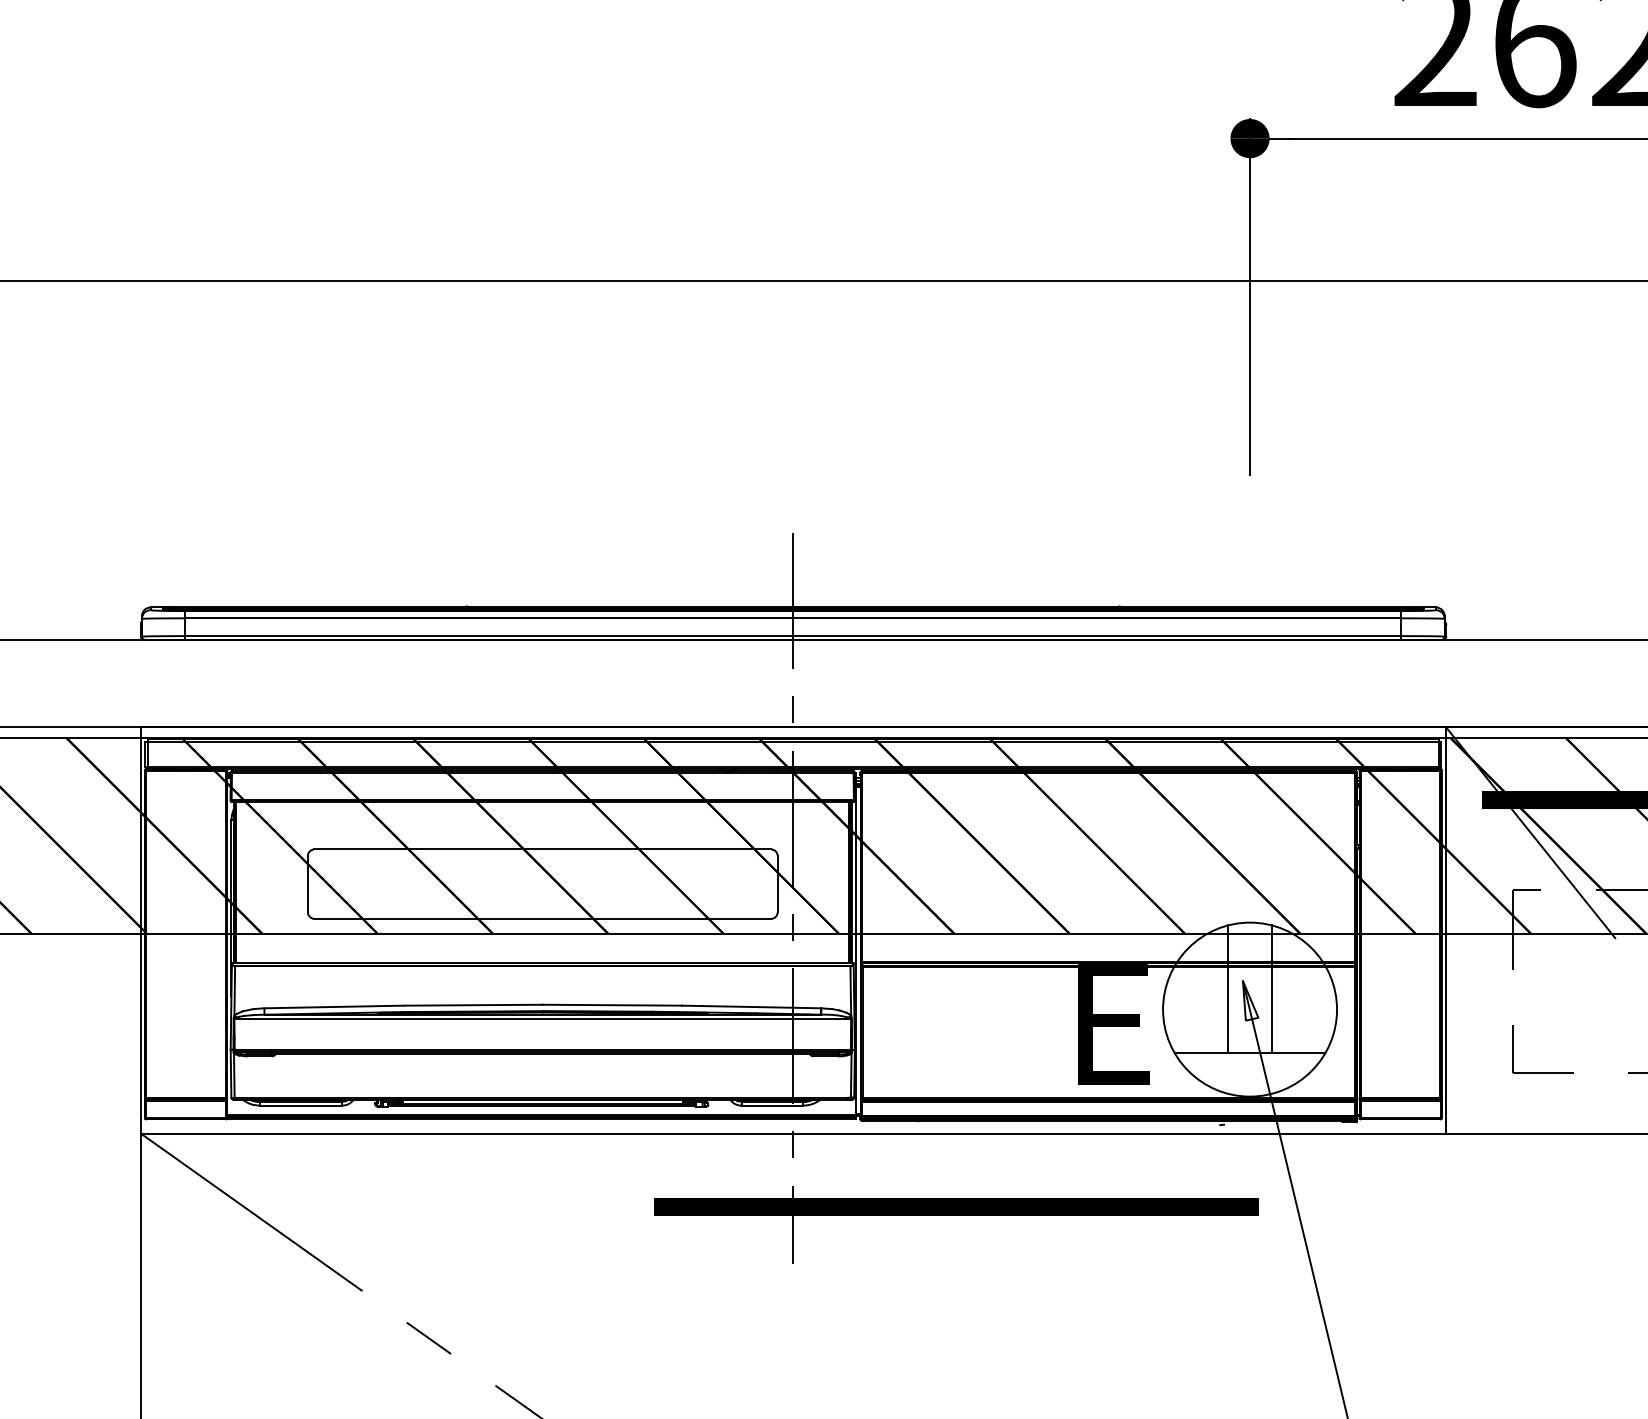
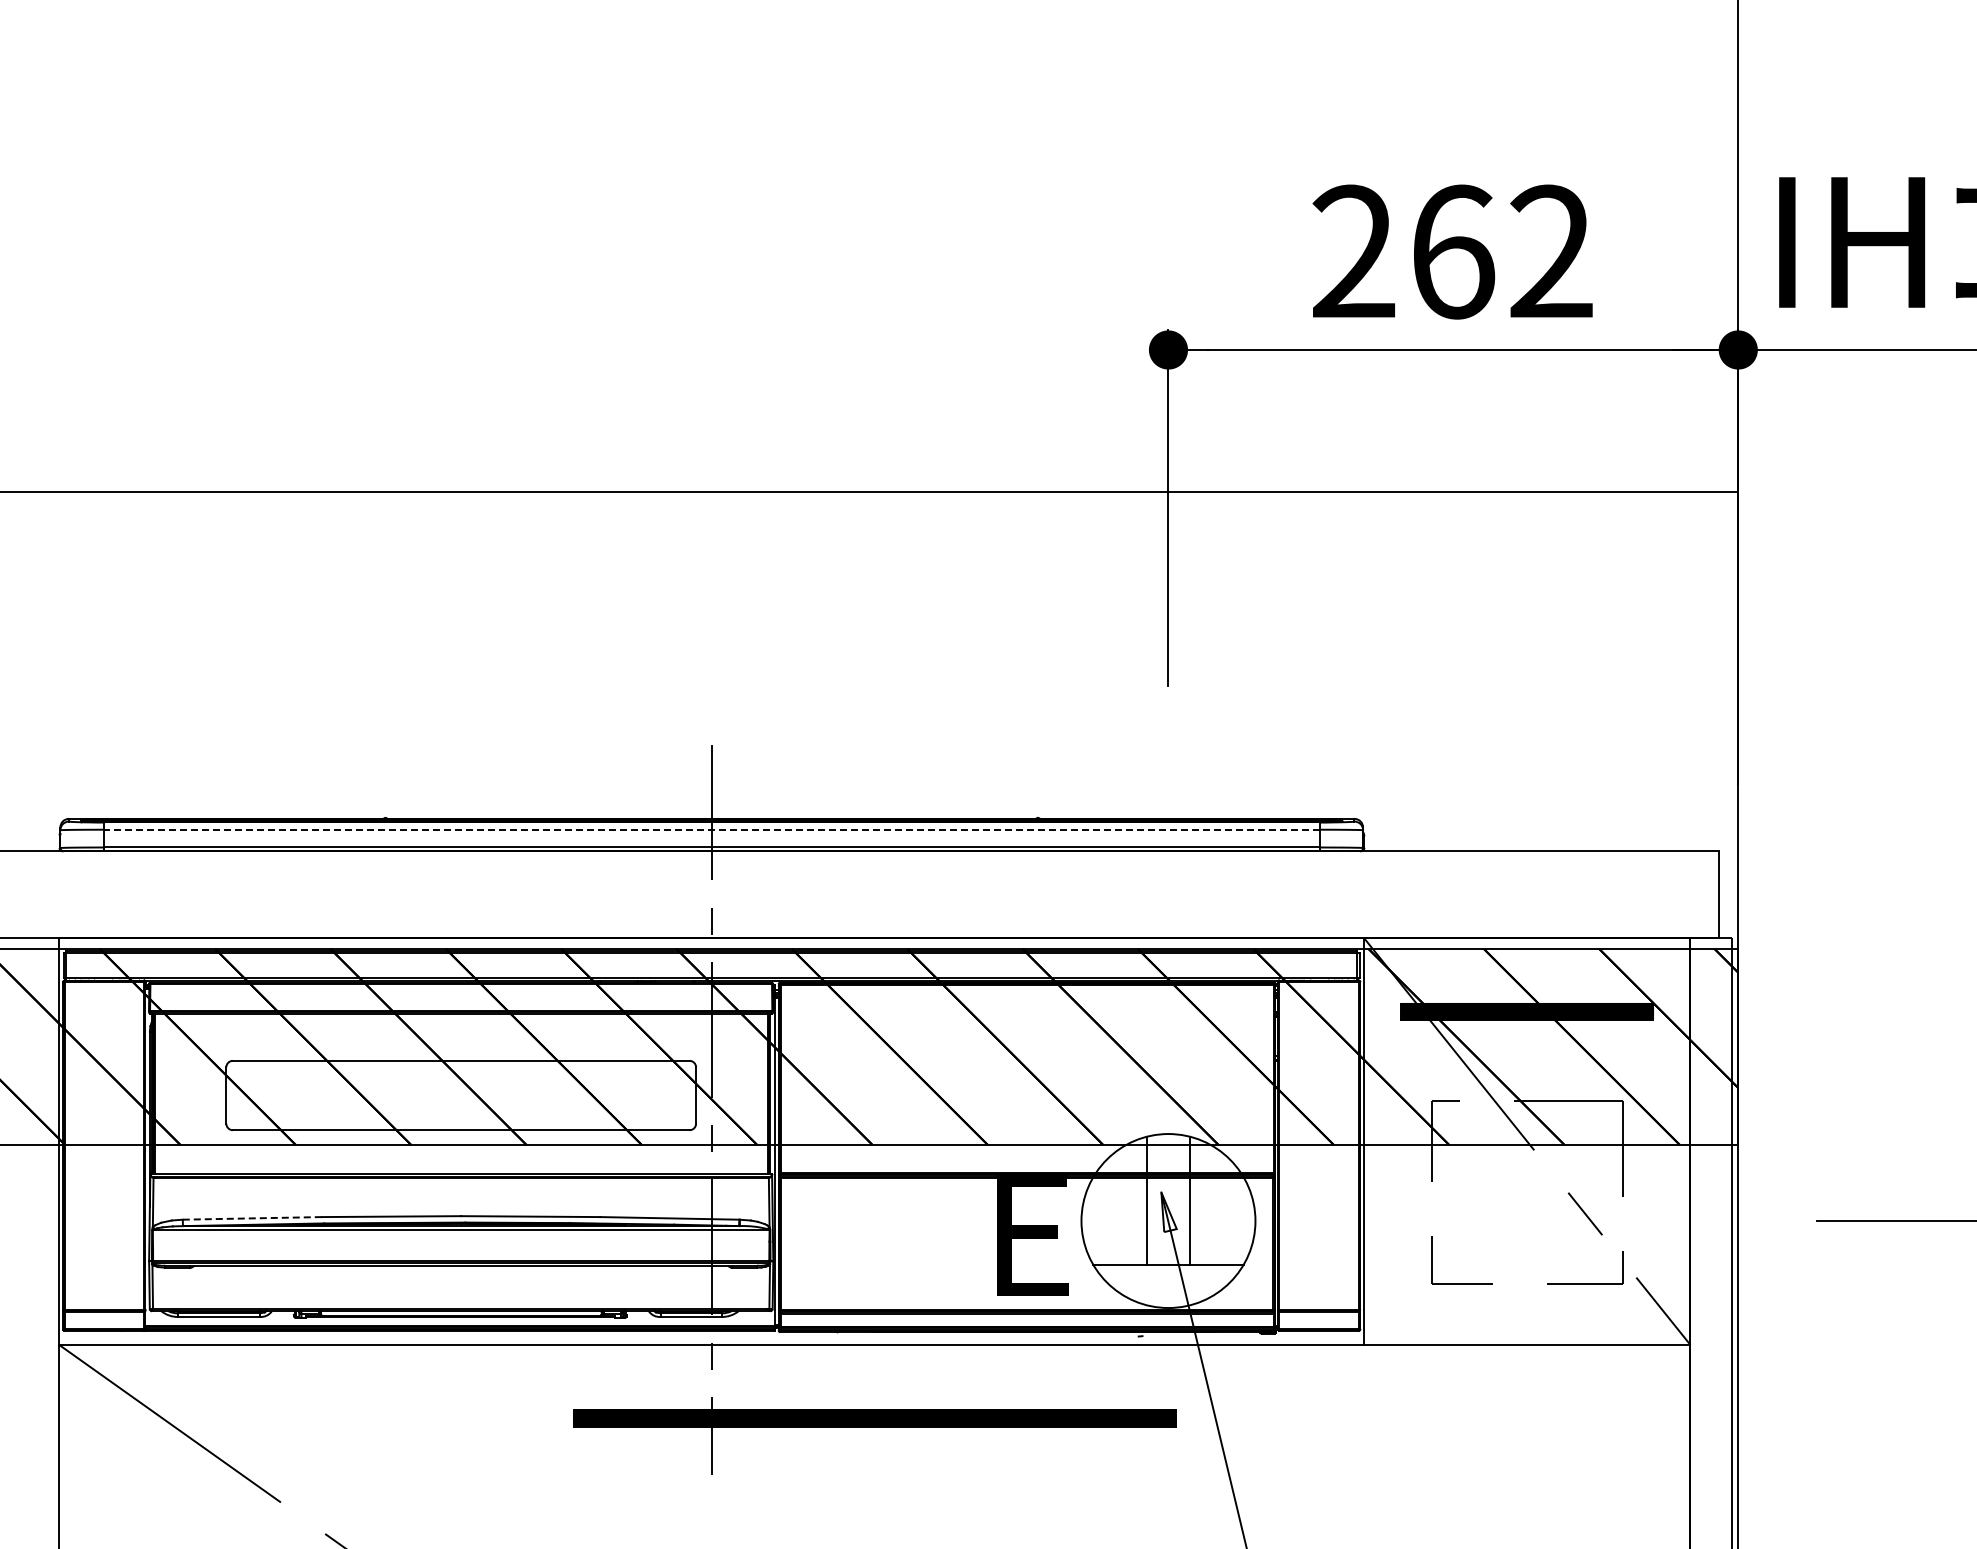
line: (793, 618) -> (711, 829), solid -> dashed
line: (334, 1007) -> (252, 1218), solid -> dashed

